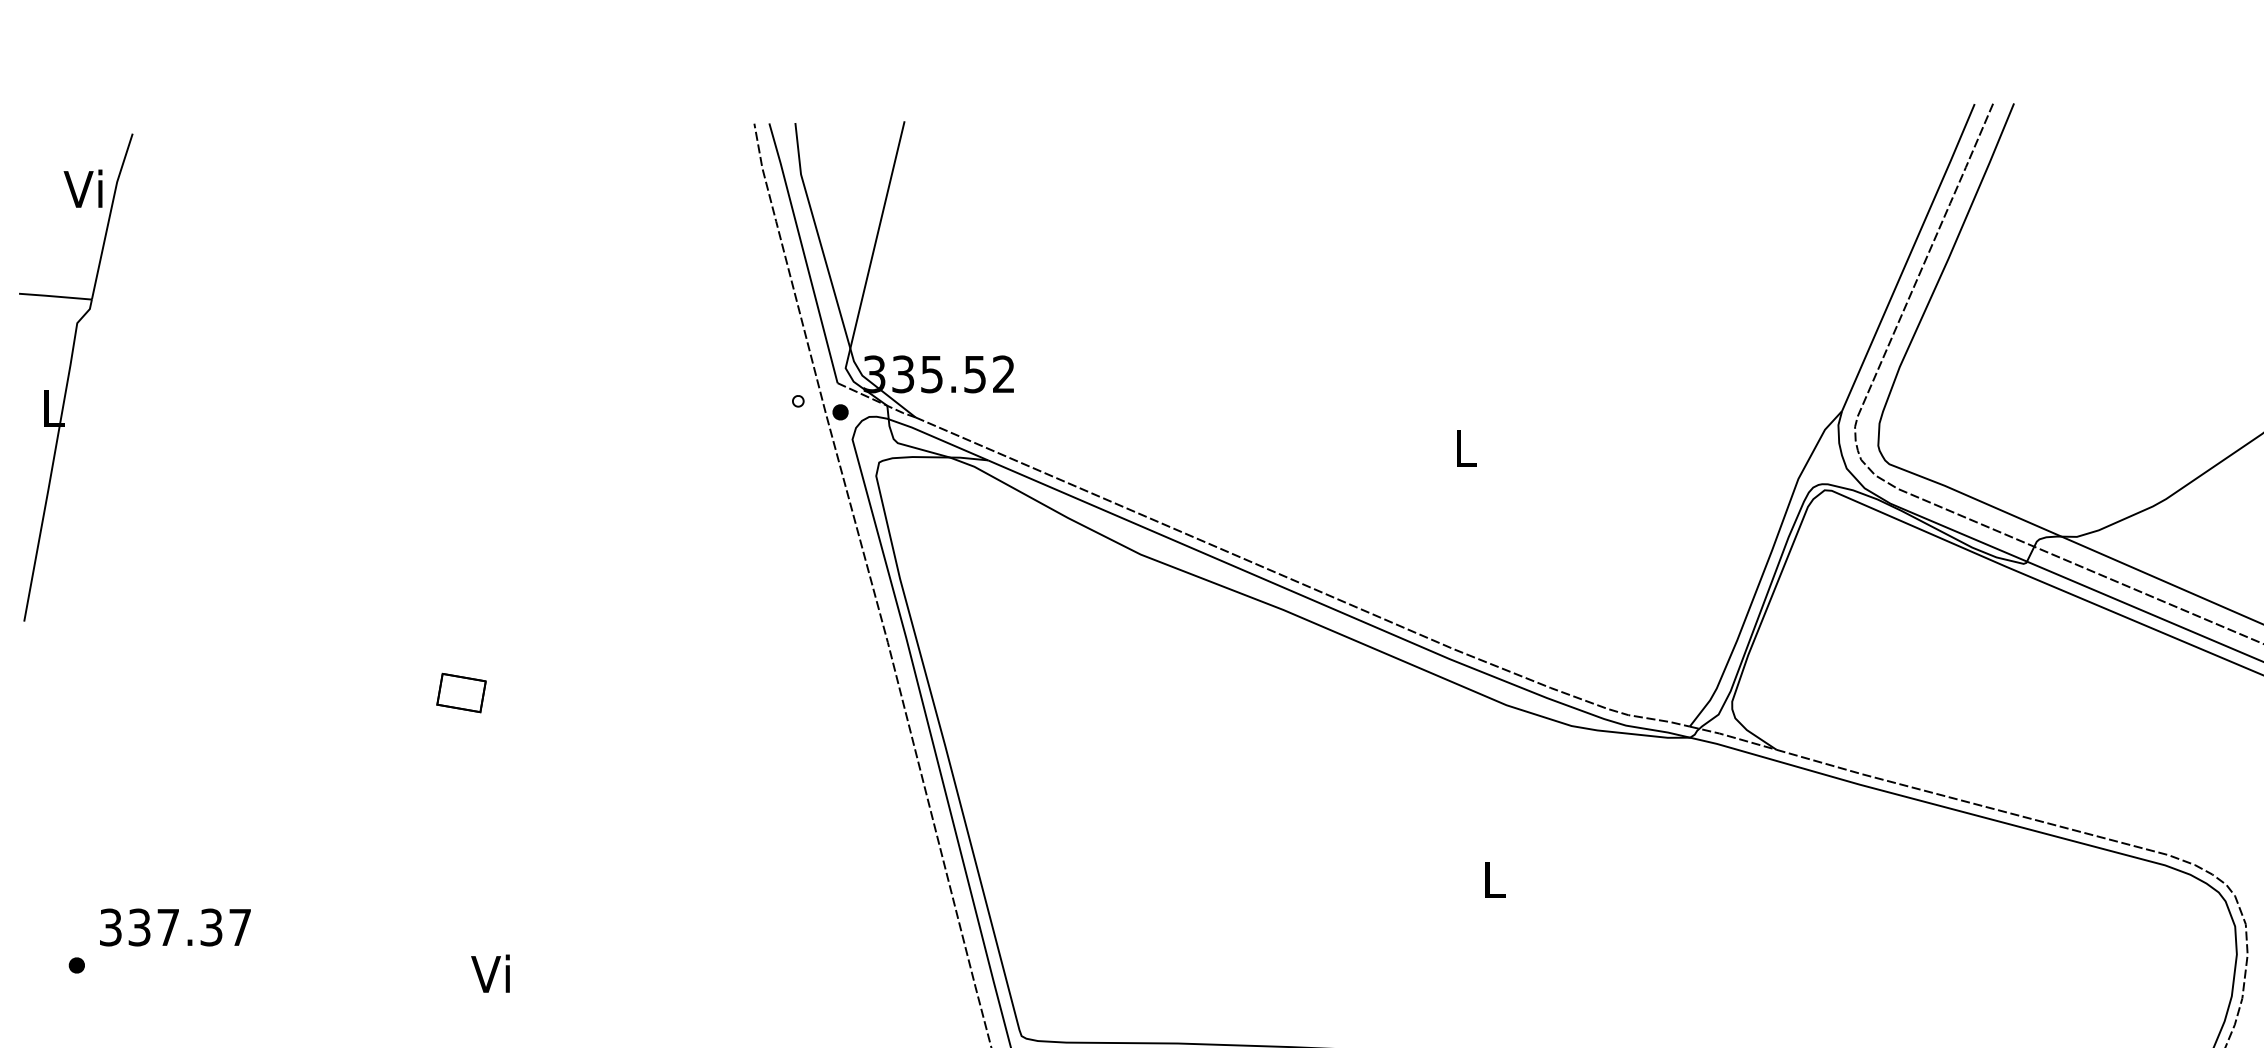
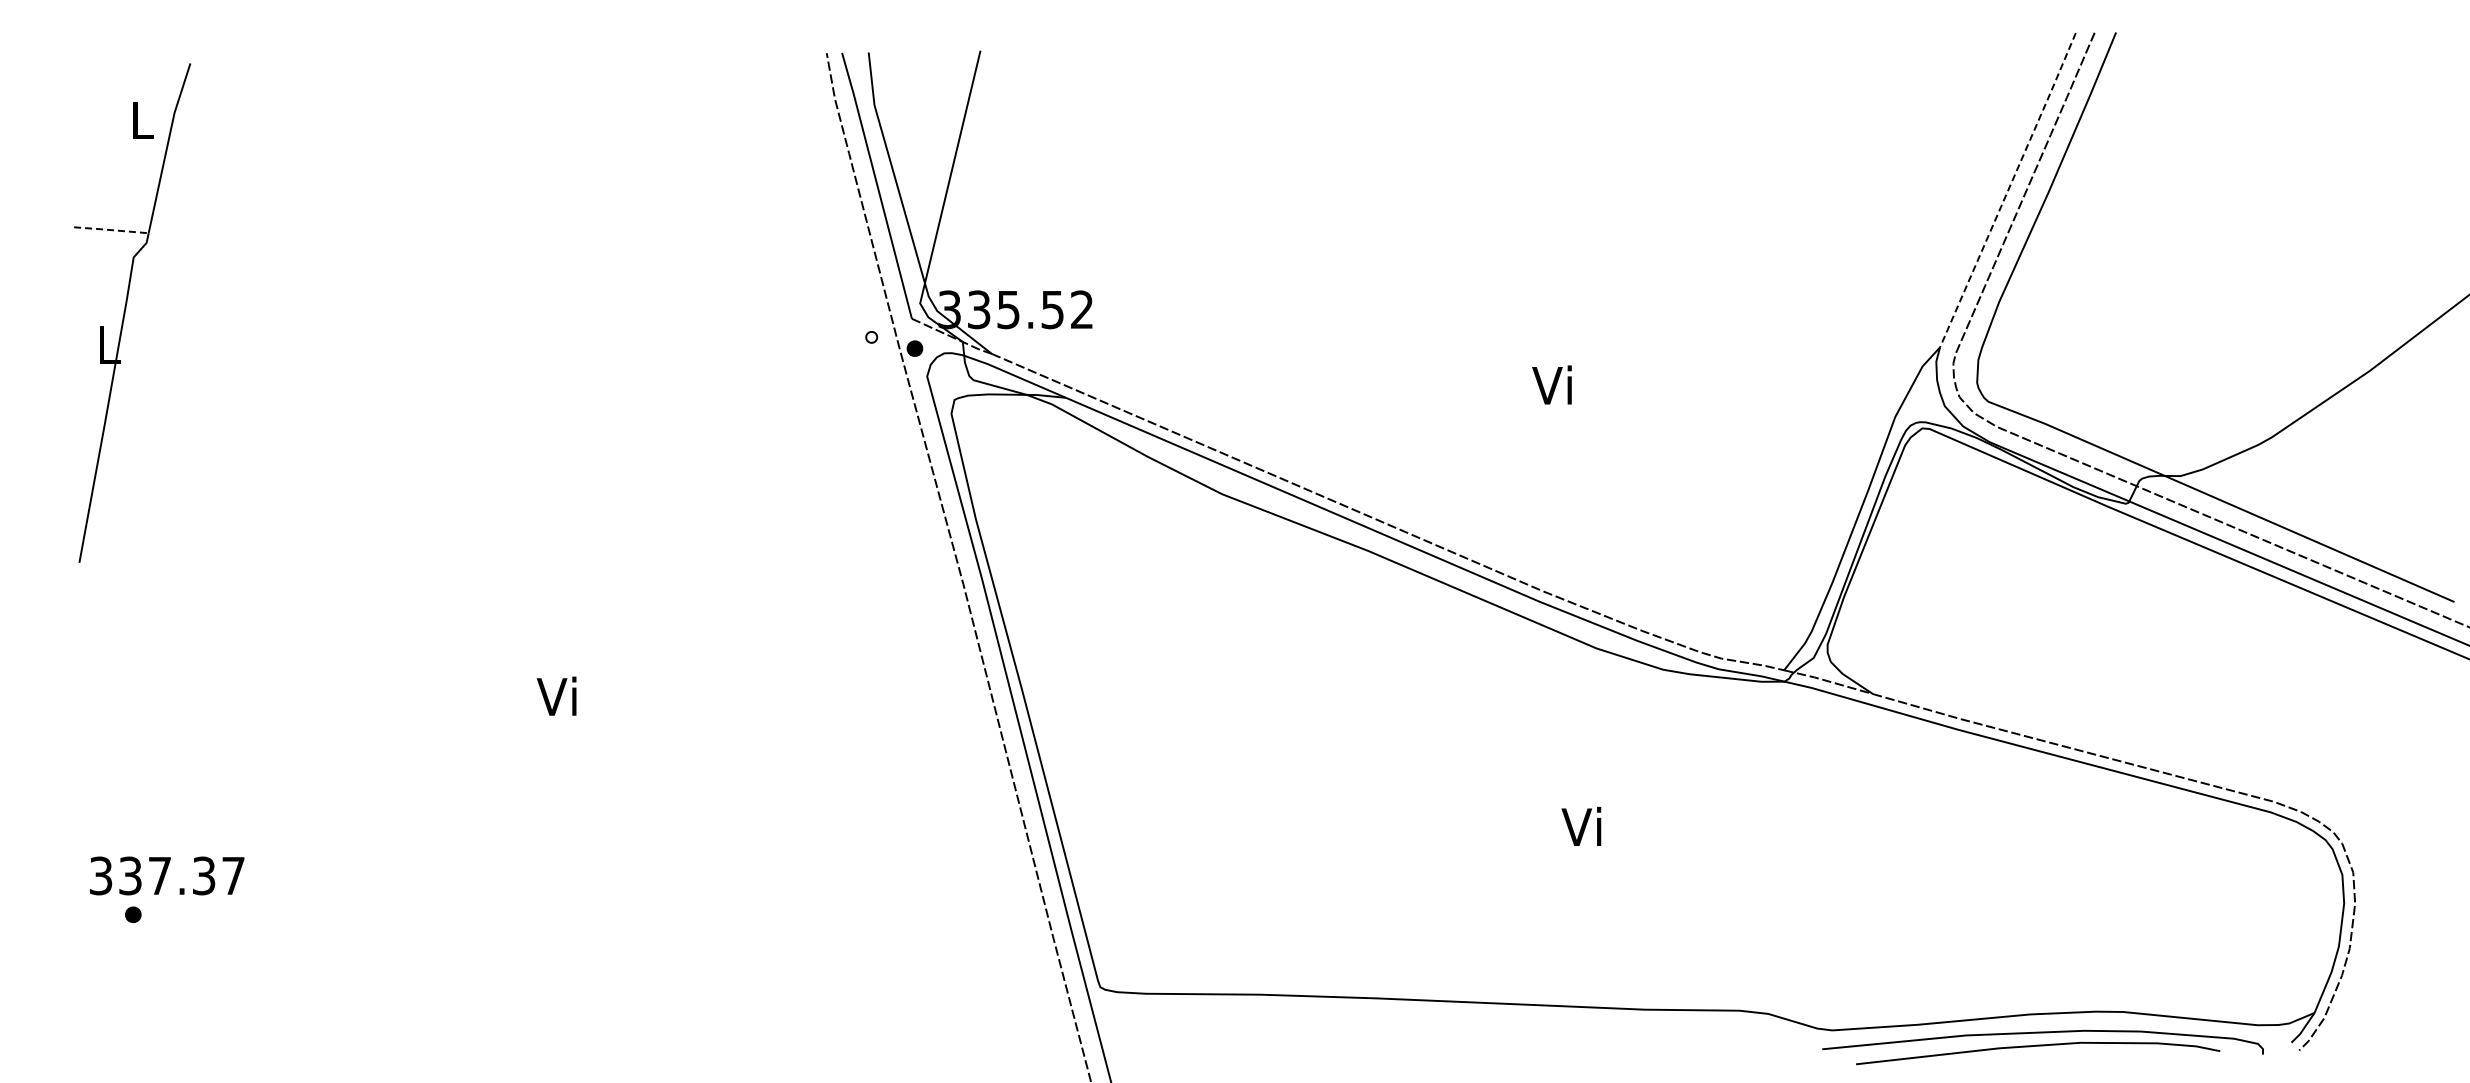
text: (82, 188) -> (139, 119), Vi -> L
line: (1908, 256) -> (2008, 189), solid -> dashed
line: (54, 296) -> (110, 230), solid -> dashed
text: (1462, 447) -> (1551, 384), L -> Vi
part: (461, 692) -> (526, 635), removed
text: (1491, 879) -> (1581, 826), L -> Vi
text: (175, 927) -> (167, 875), moved
text: (490, 972) -> (556, 695), moved

